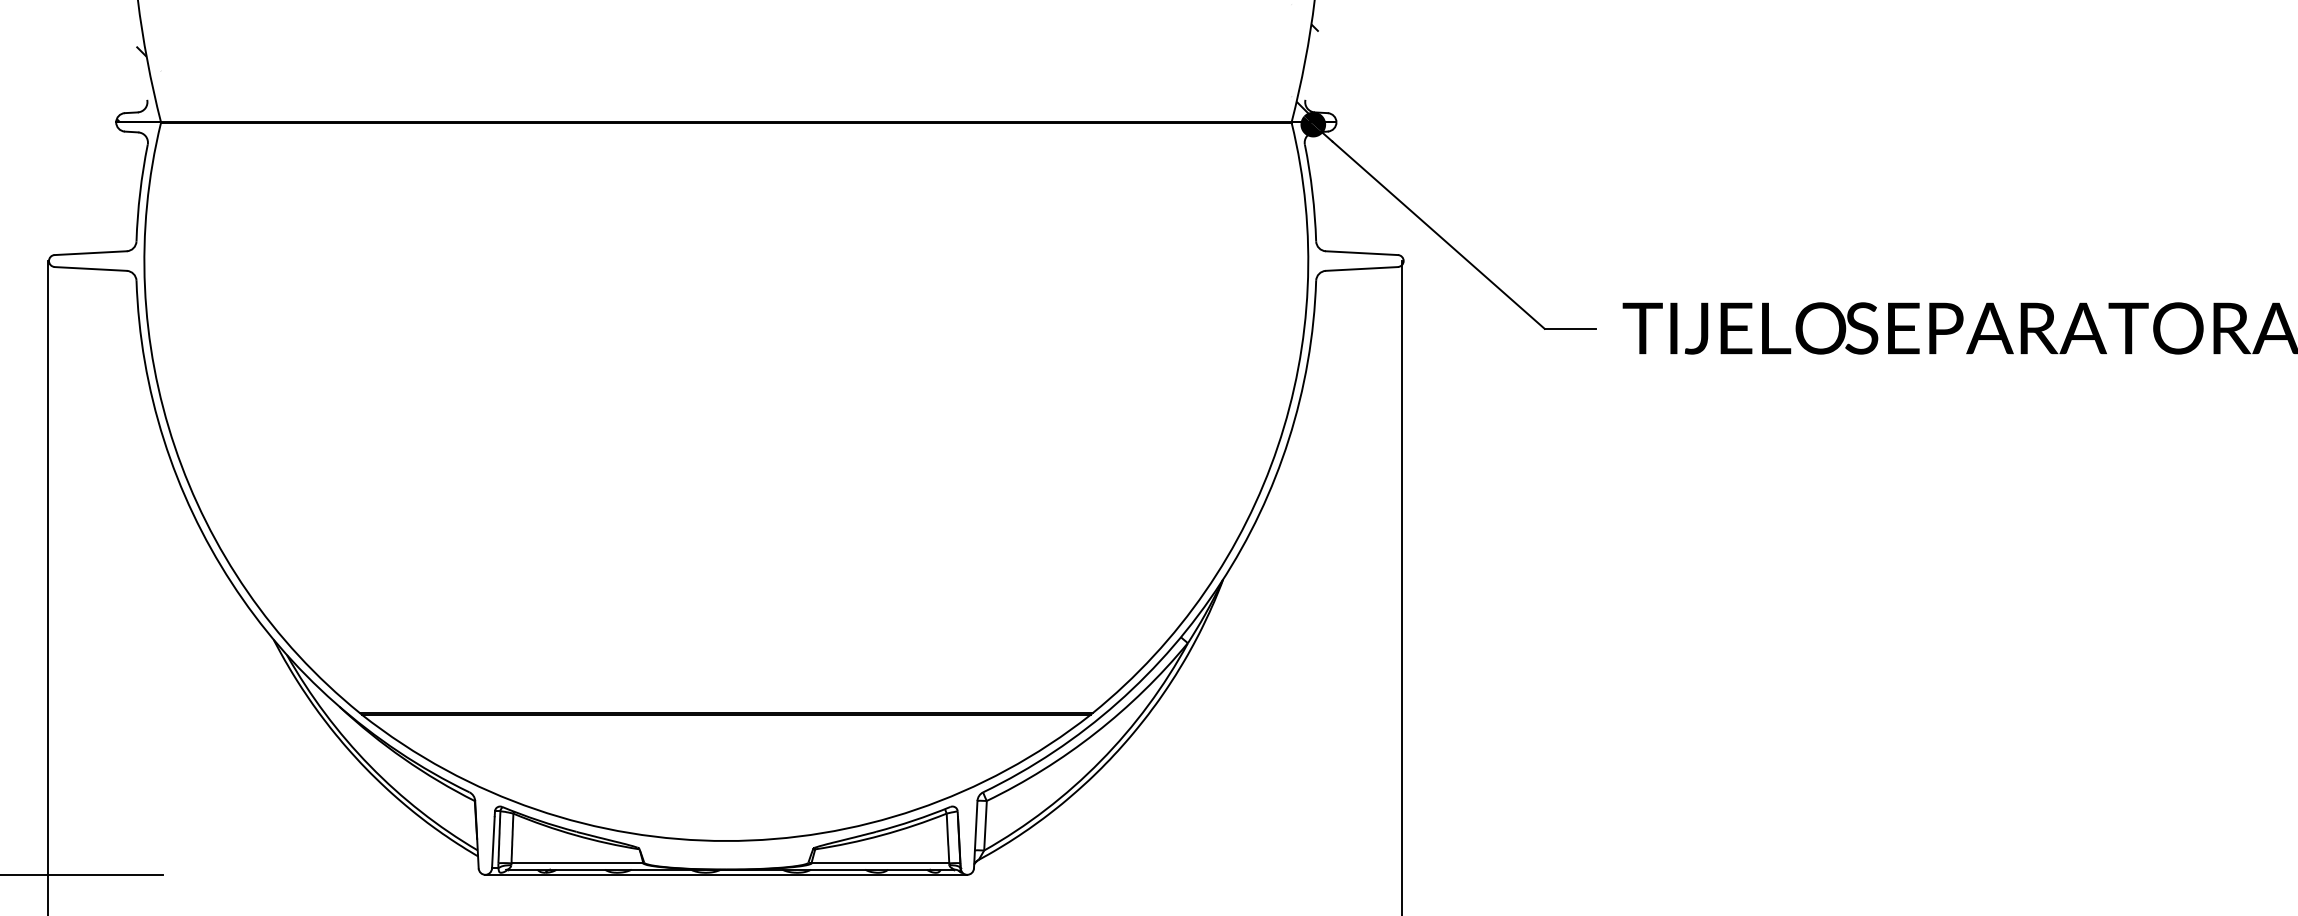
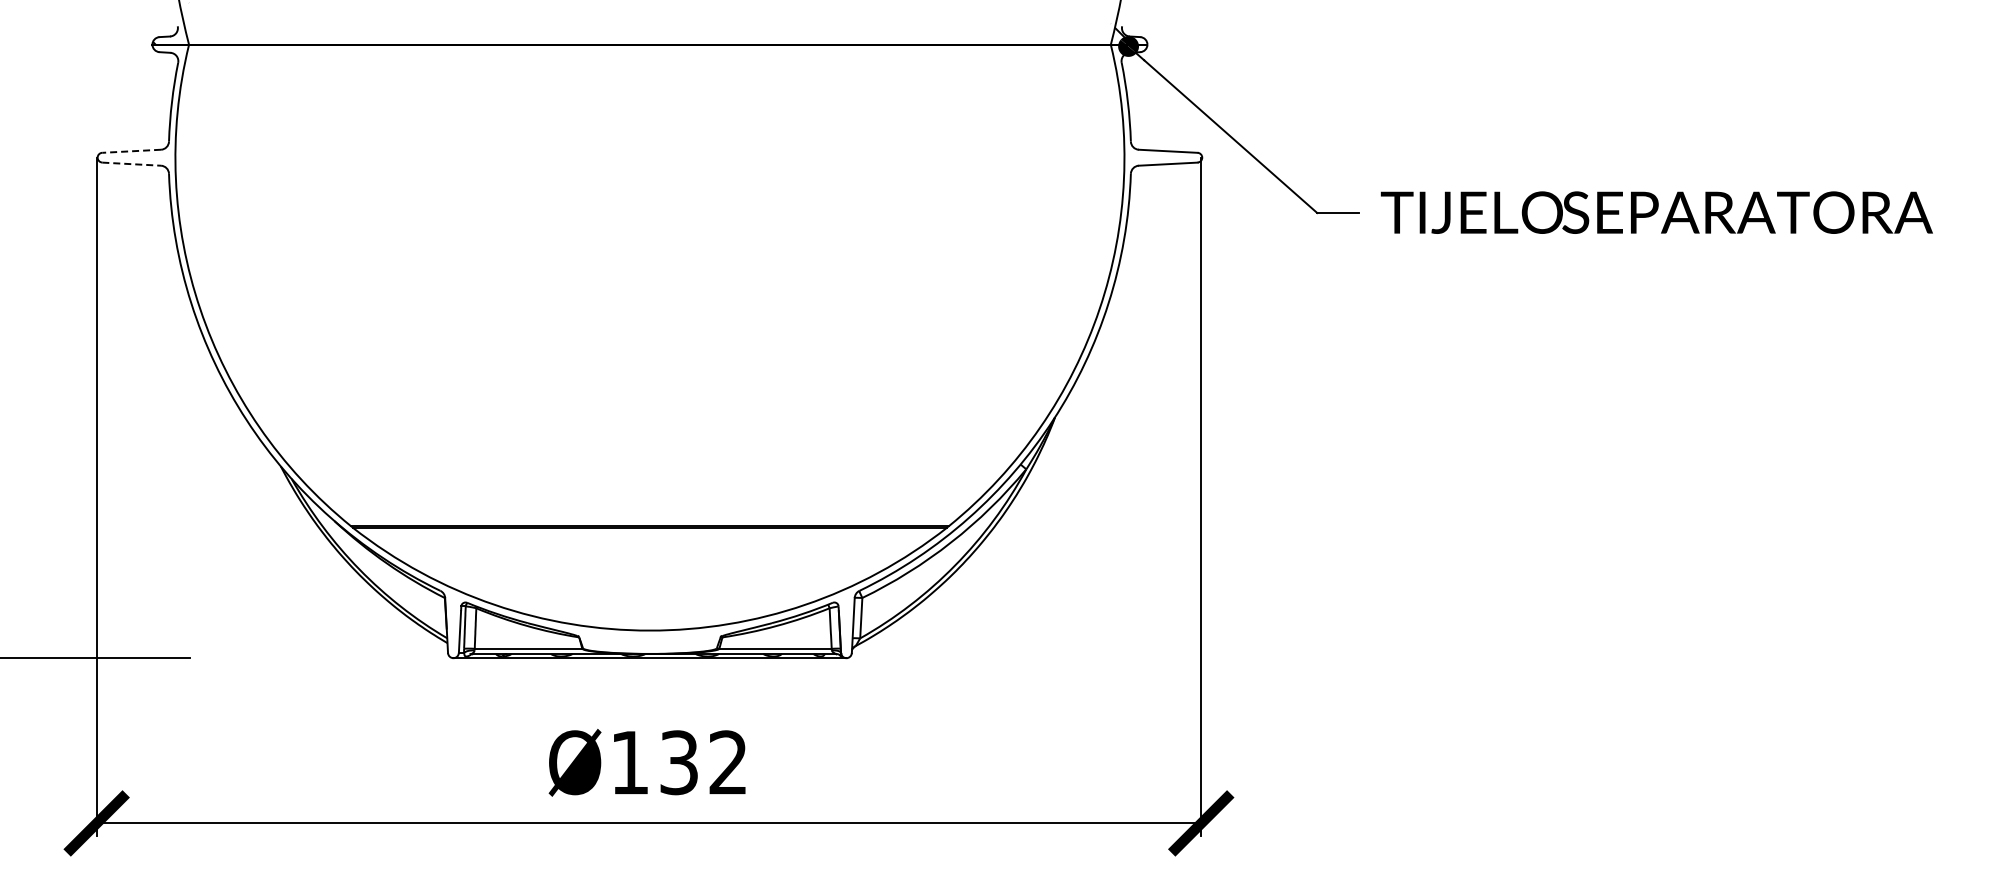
line: (90, 253) -> (131, 151), solid -> dashed
line: (91, 269) -> (132, 164), solid -> dashed

